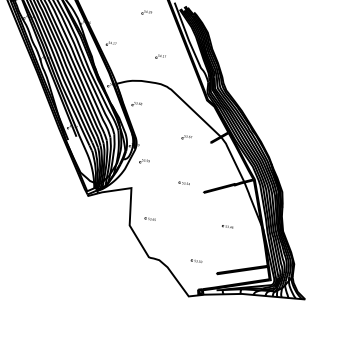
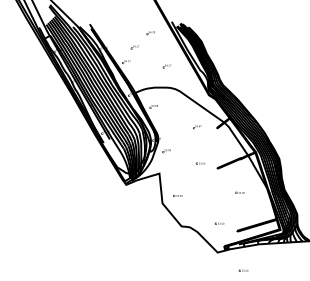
part: (123, 27) -> (134, 47), added
part: (217, 323) -> (243, 270), added

